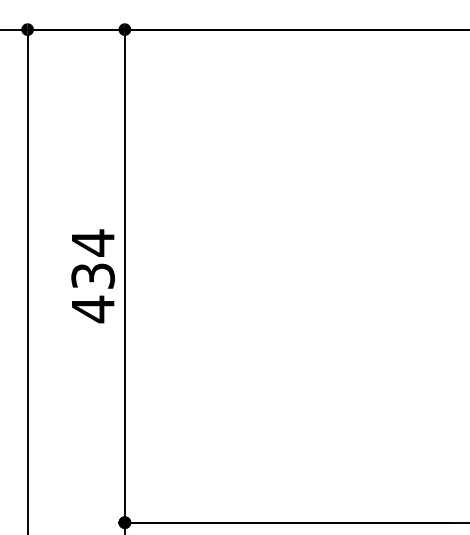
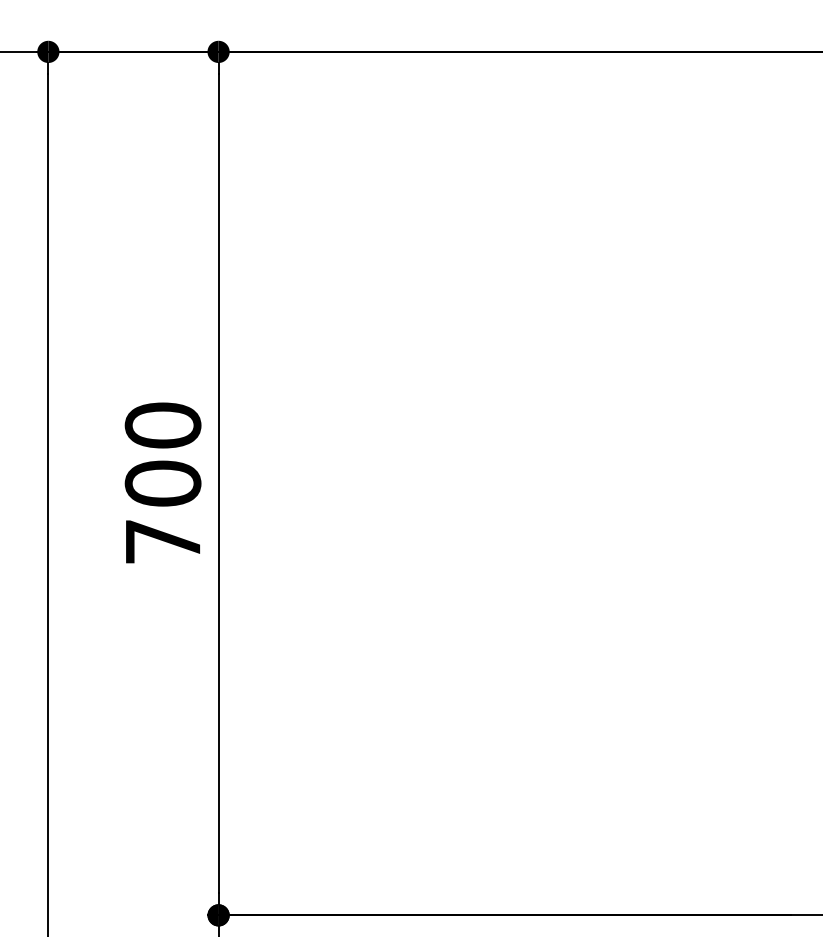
text: (92, 276) -> (161, 484), 434 -> 700

